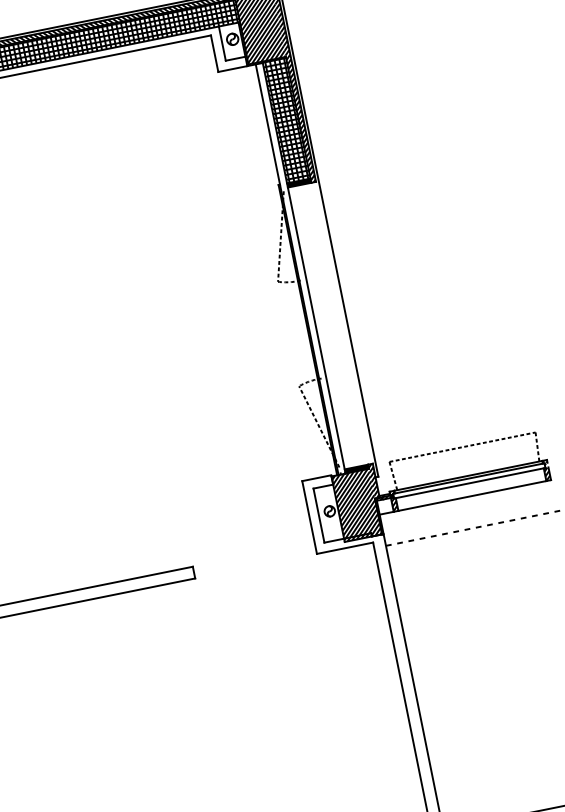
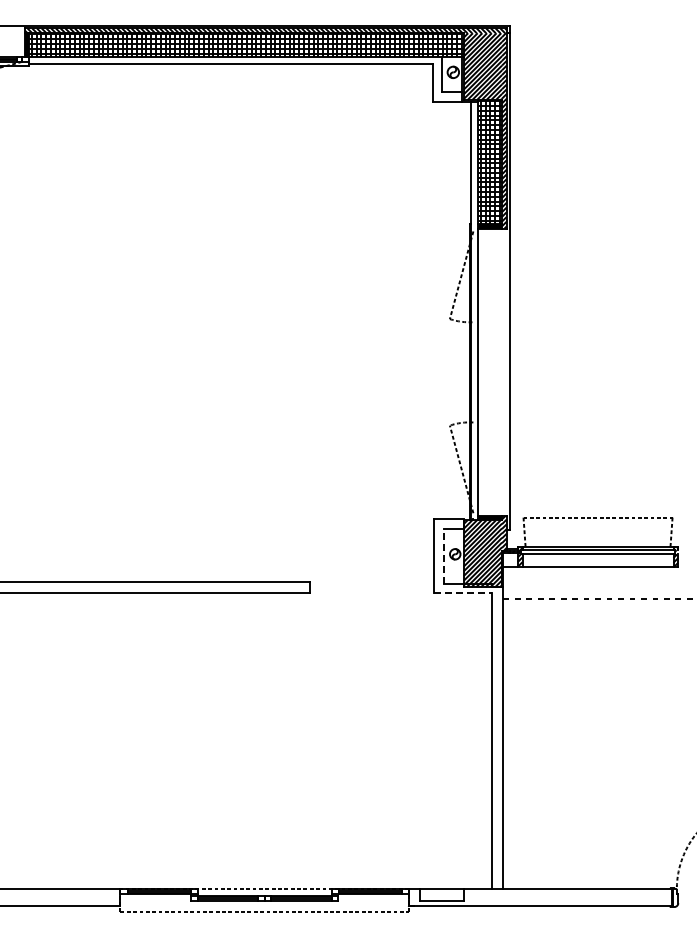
line: (318, 515) -> (443, 556), solid -> dashed
line: (344, 548) -> (462, 593), solid -> dashed

